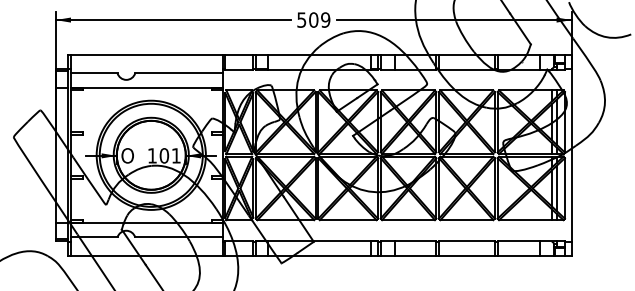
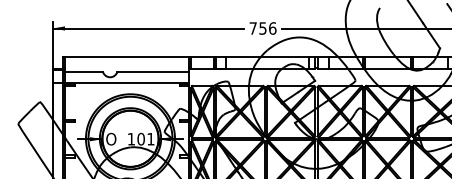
text: (313, 19) -> (262, 28), 509 -> 756

